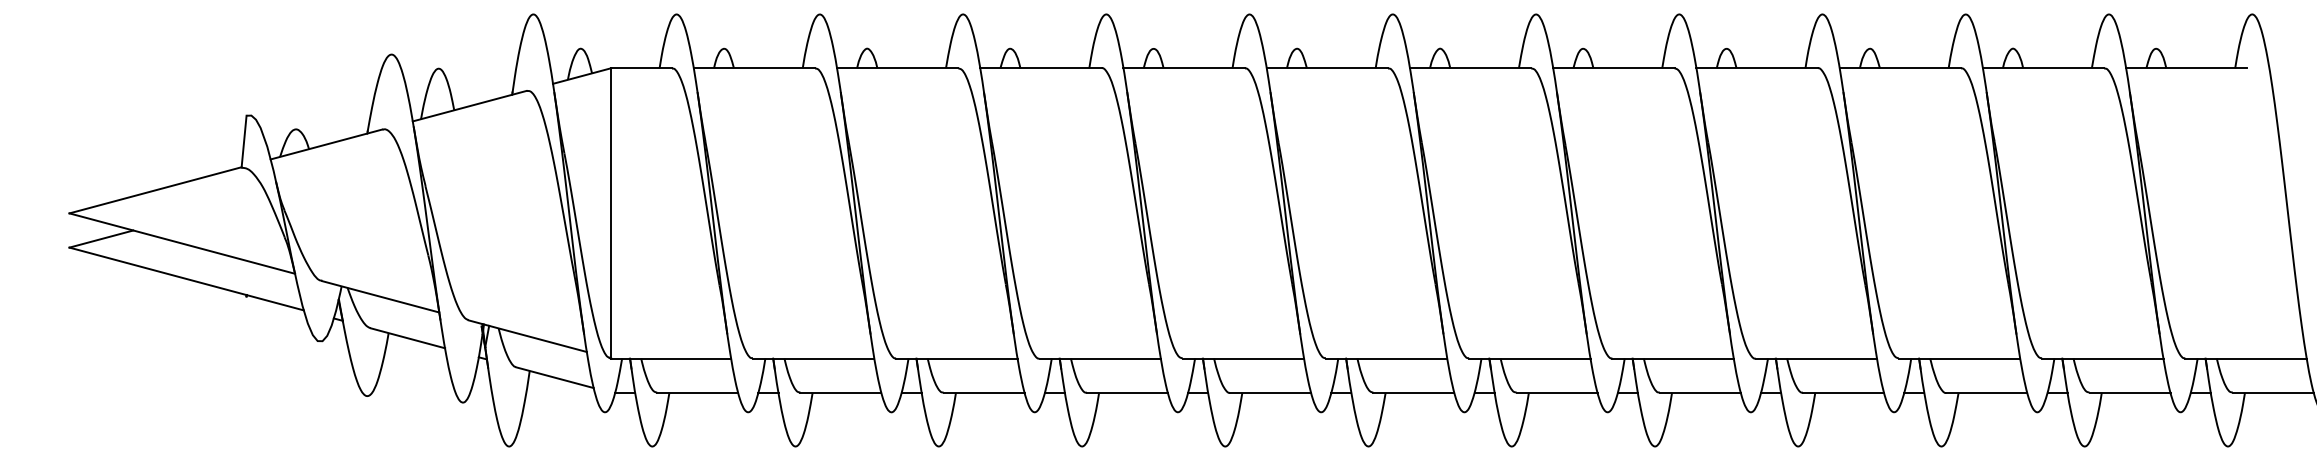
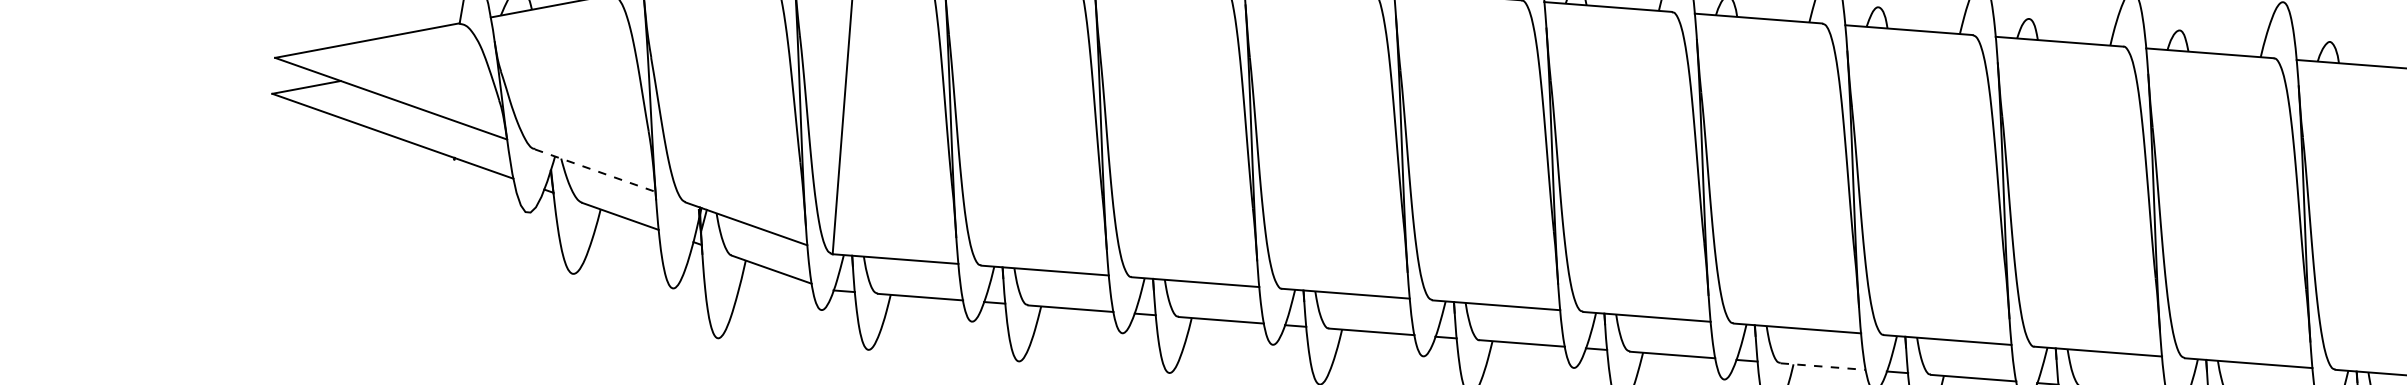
line: (380, 296) -> (595, 170), solid -> dashed
line: (1557, 392) -> (1823, 366), solid -> dashed

